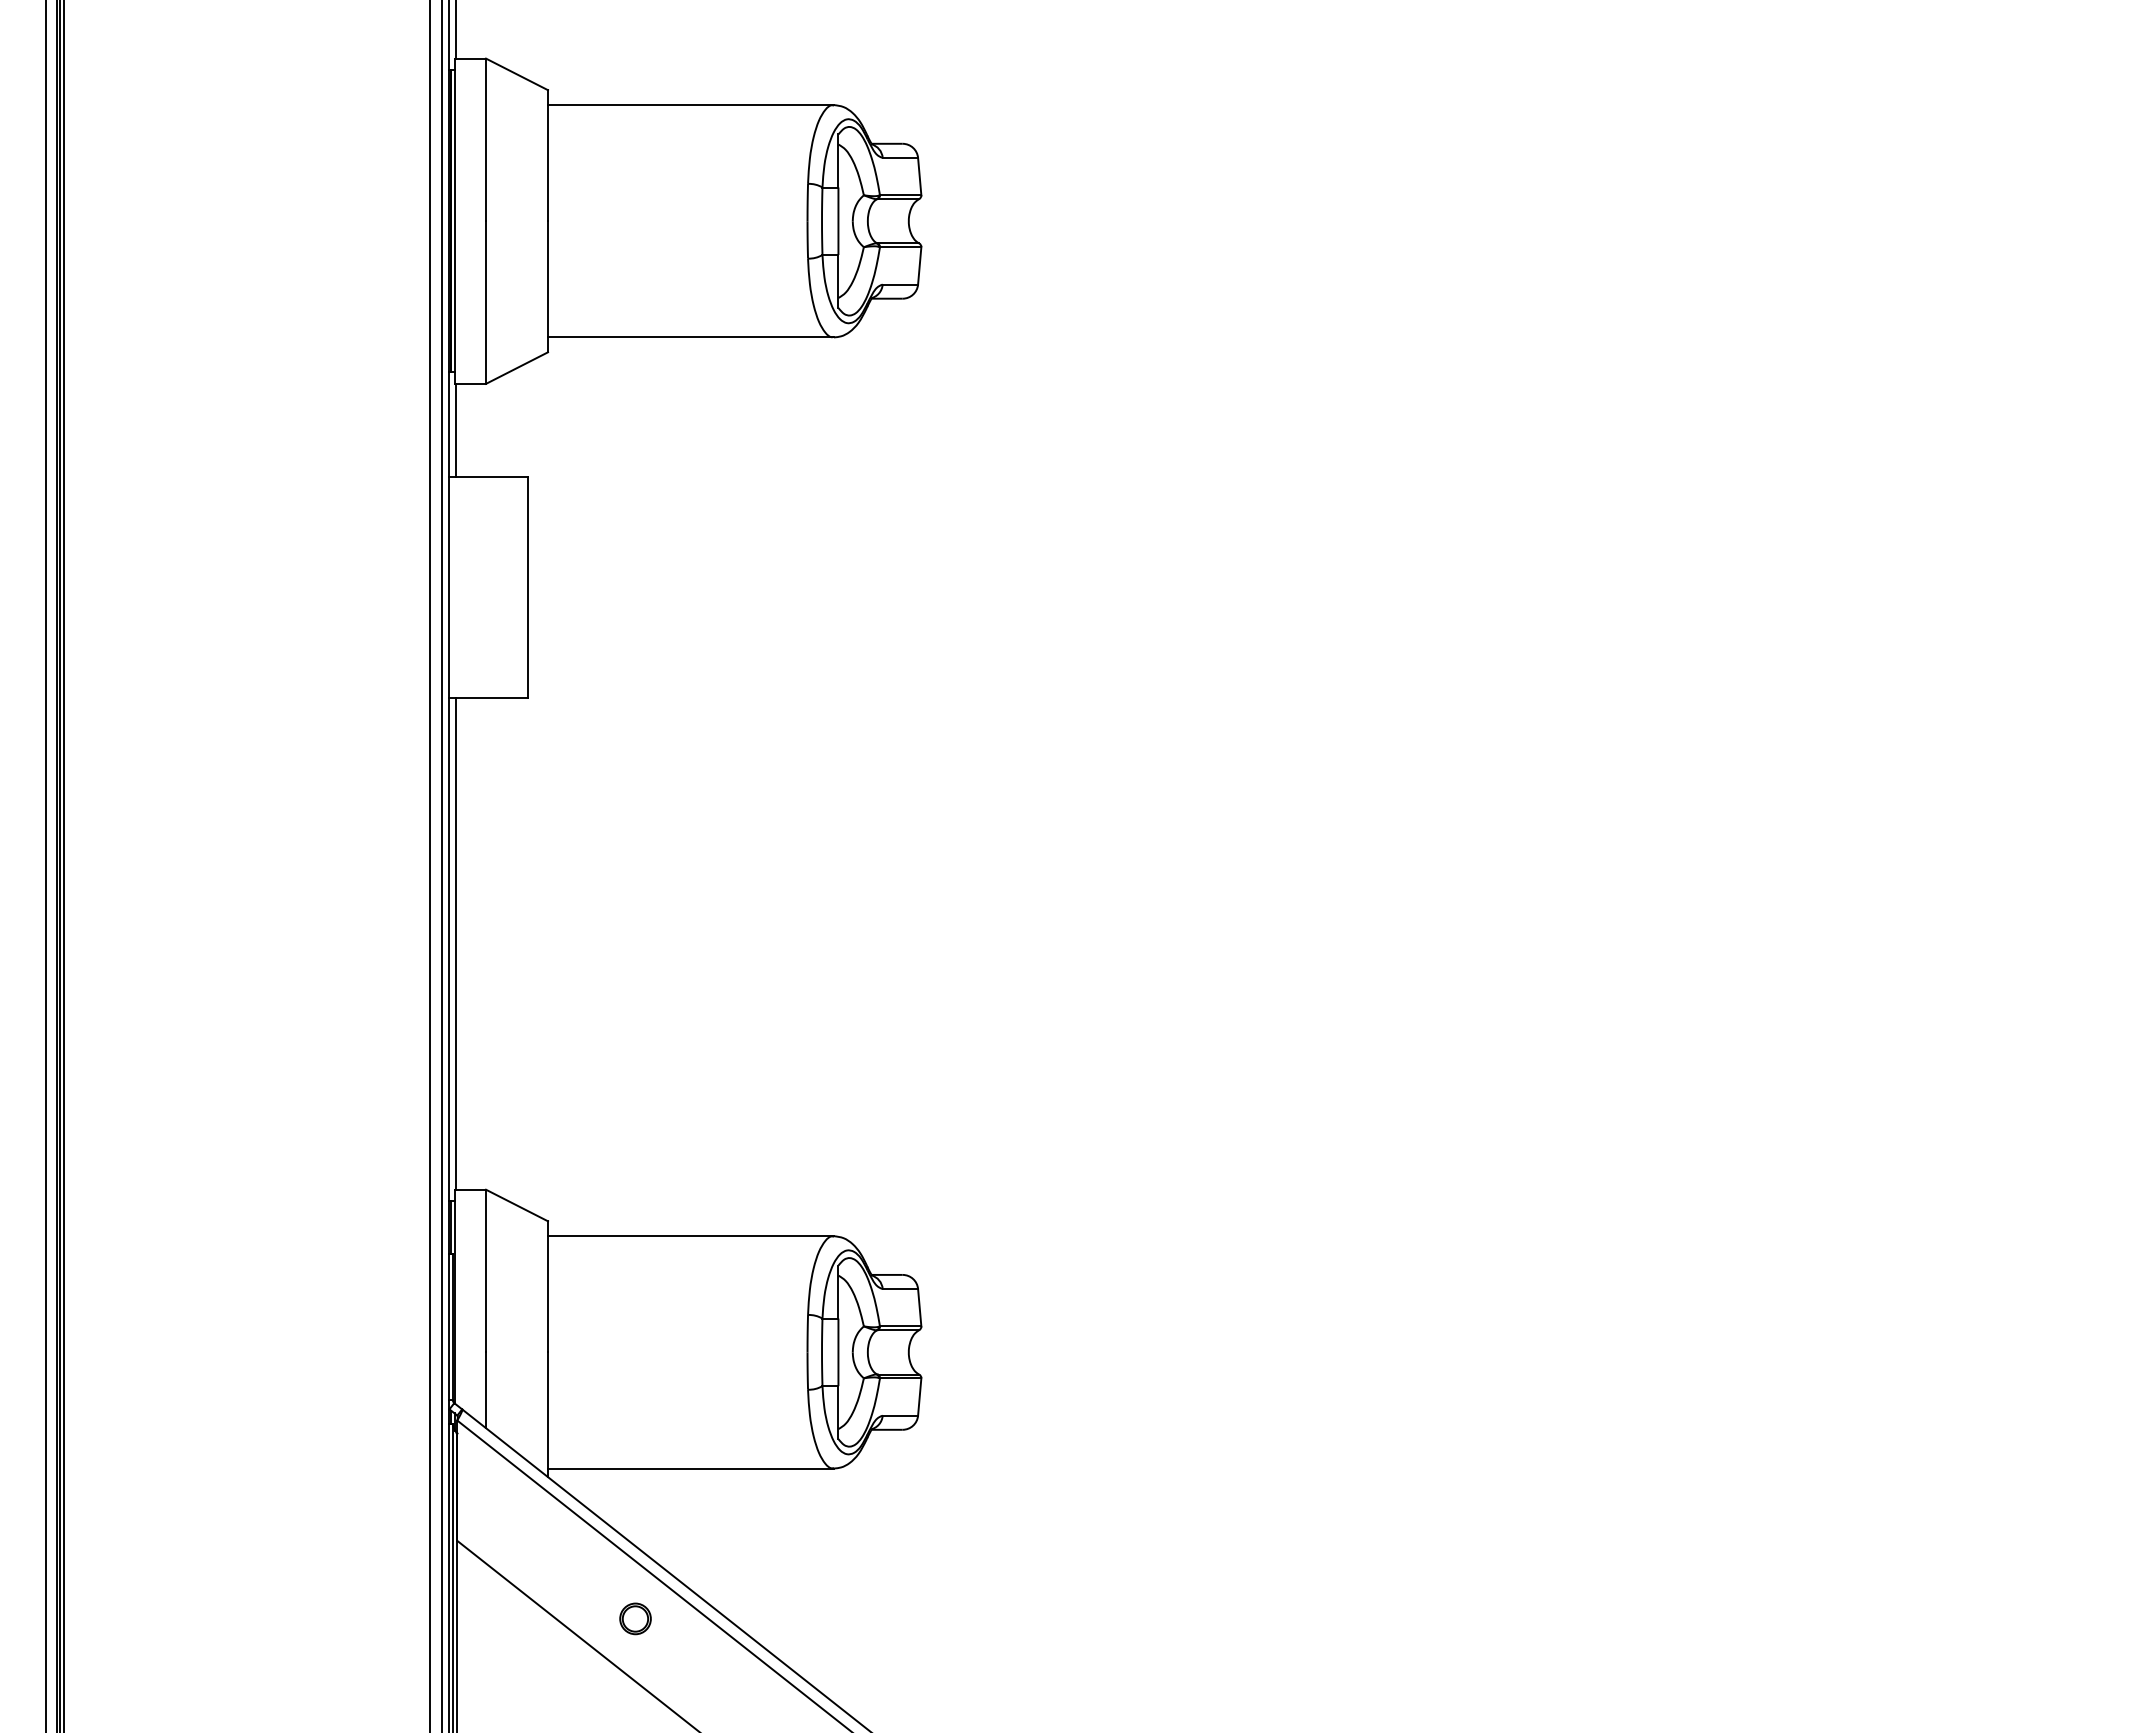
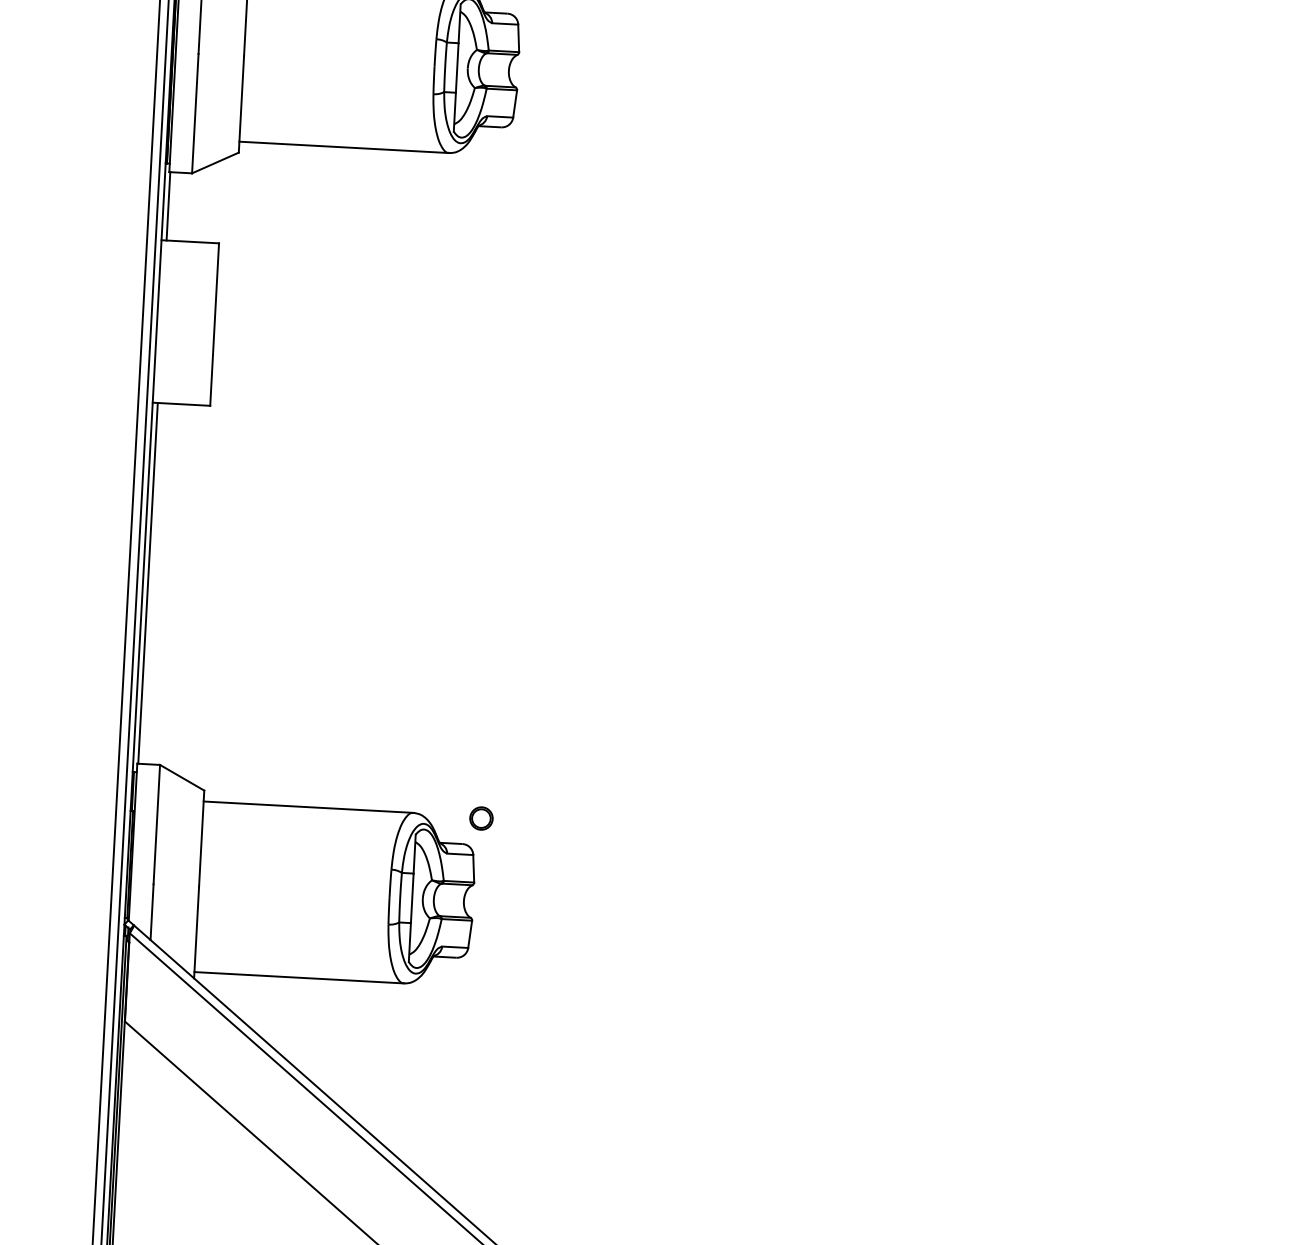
part: (635, 1618) -> (481, 818), moved

